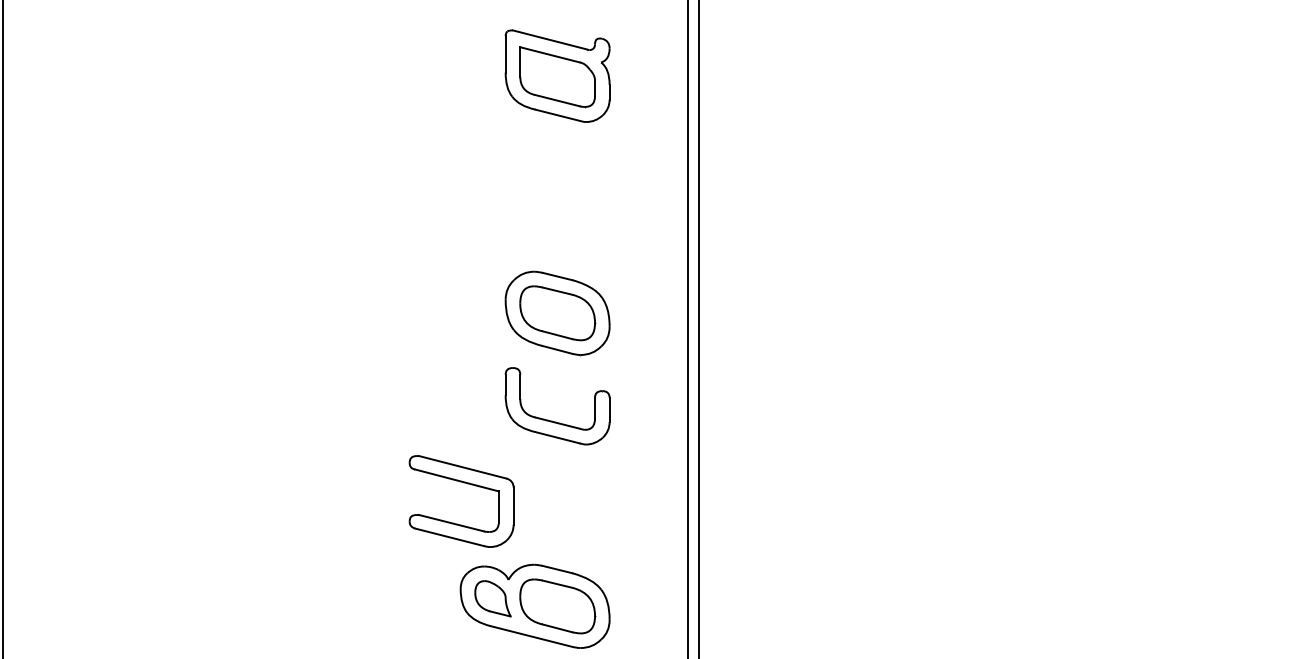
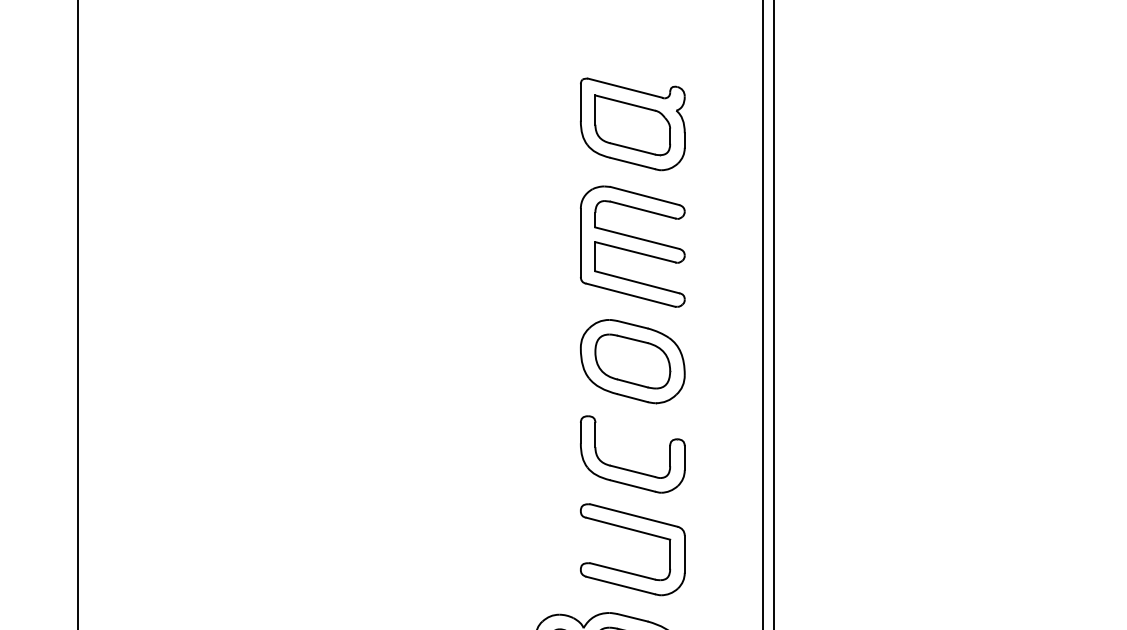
part: (557, 198) -> (632, 246), added
part: (467, 484) -> (638, 532), moved

